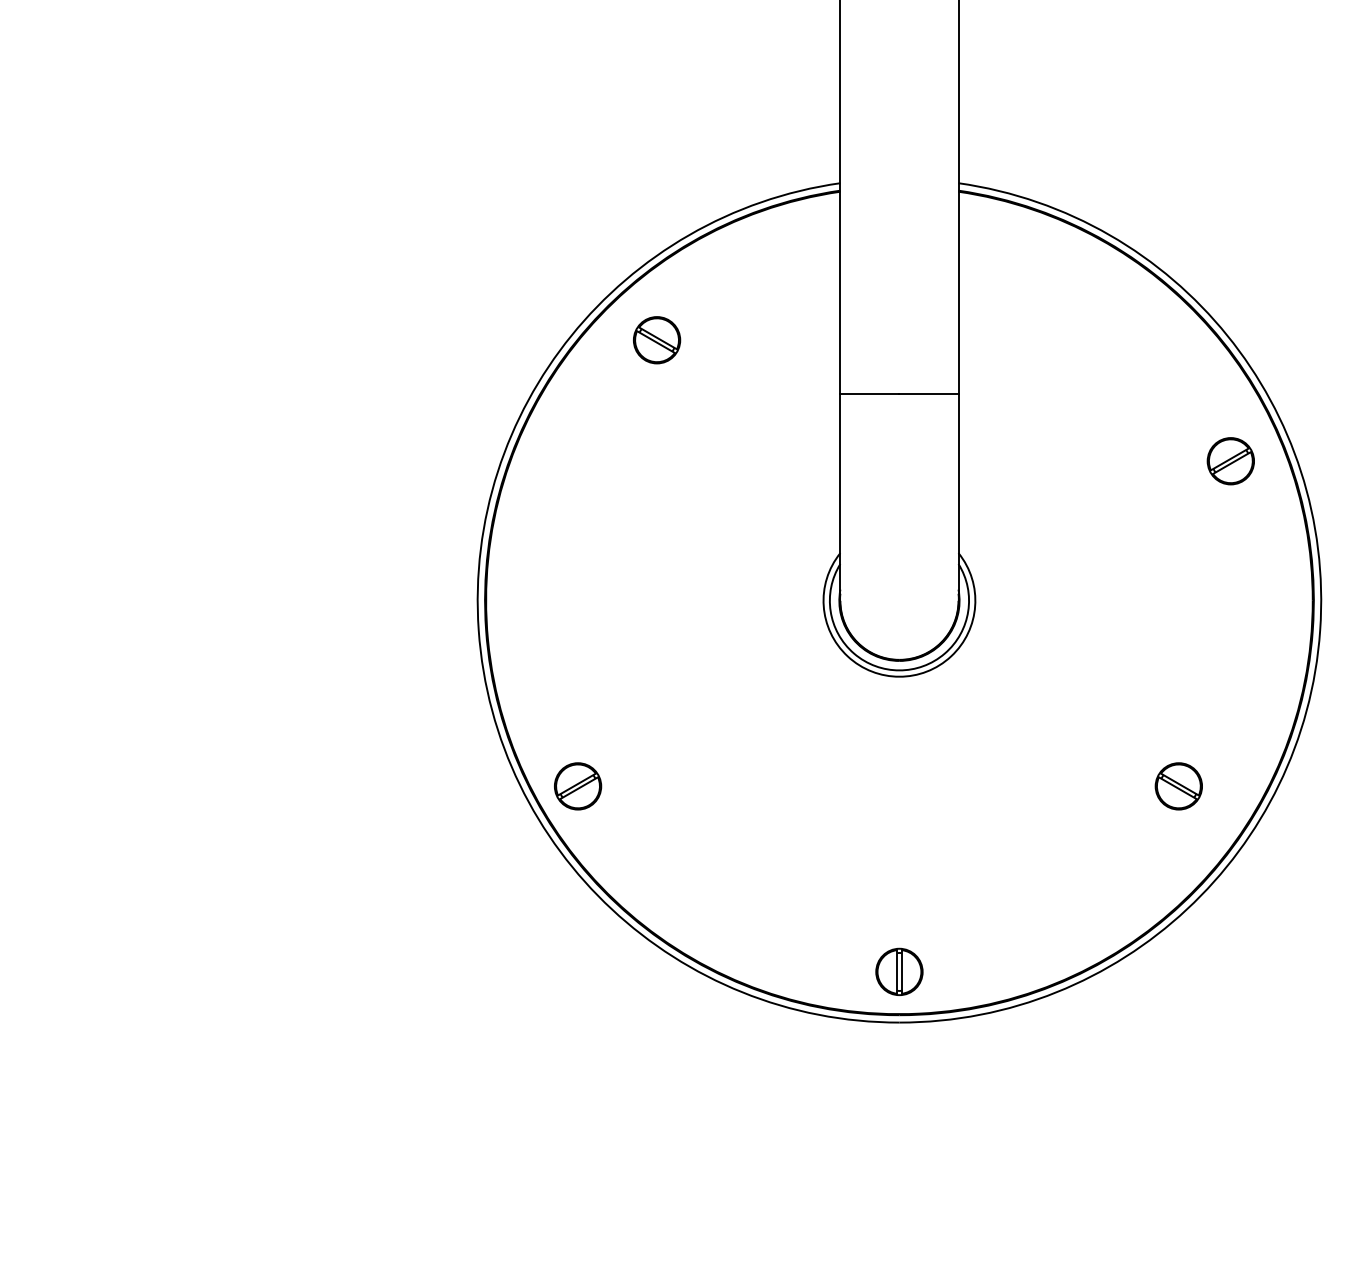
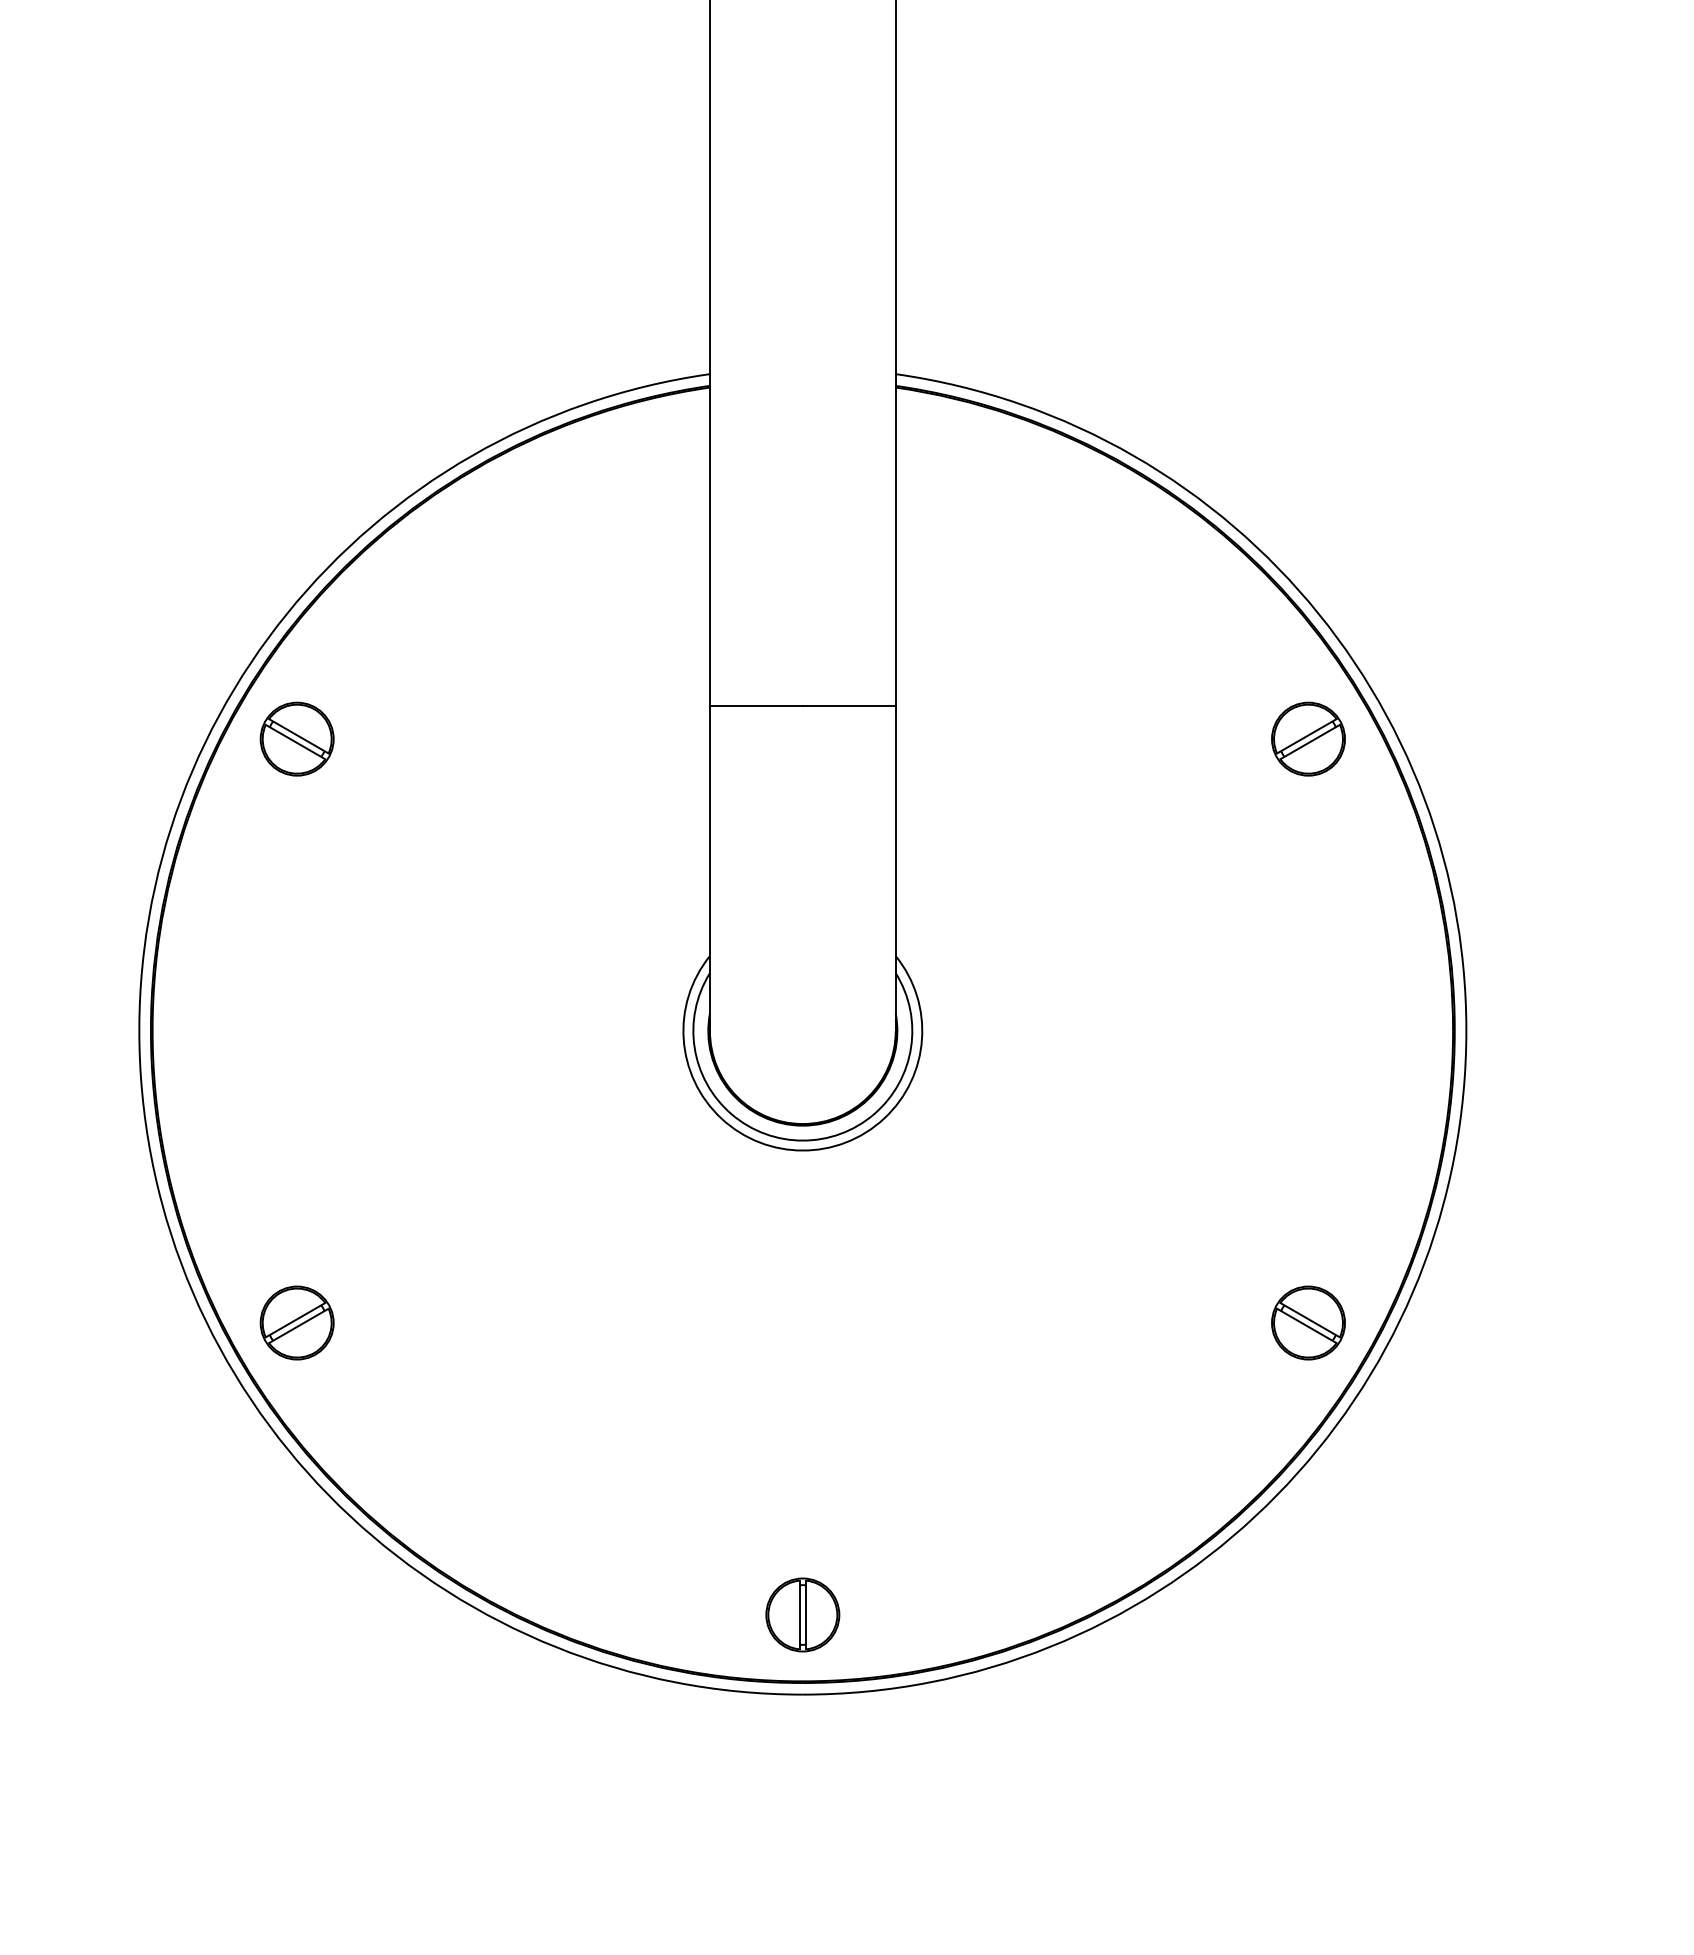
part: (657, 340) -> (297, 739), moved
part: (1230, 461) -> (1307, 739), moved
part: (1178, 786) -> (1307, 1323), moved

